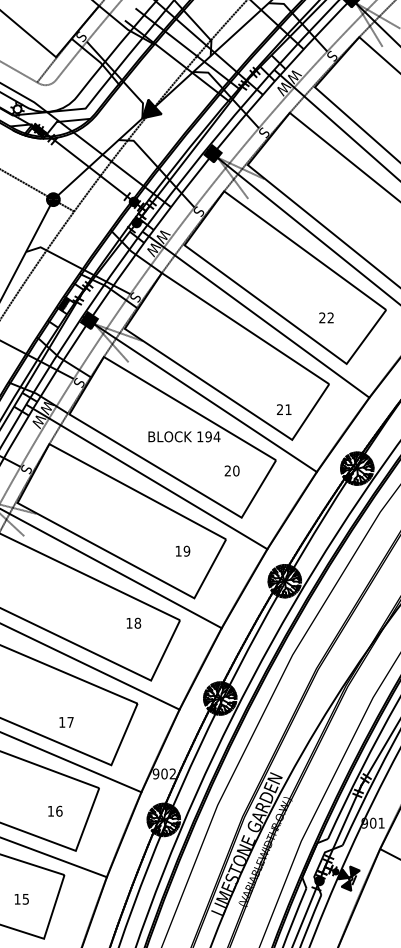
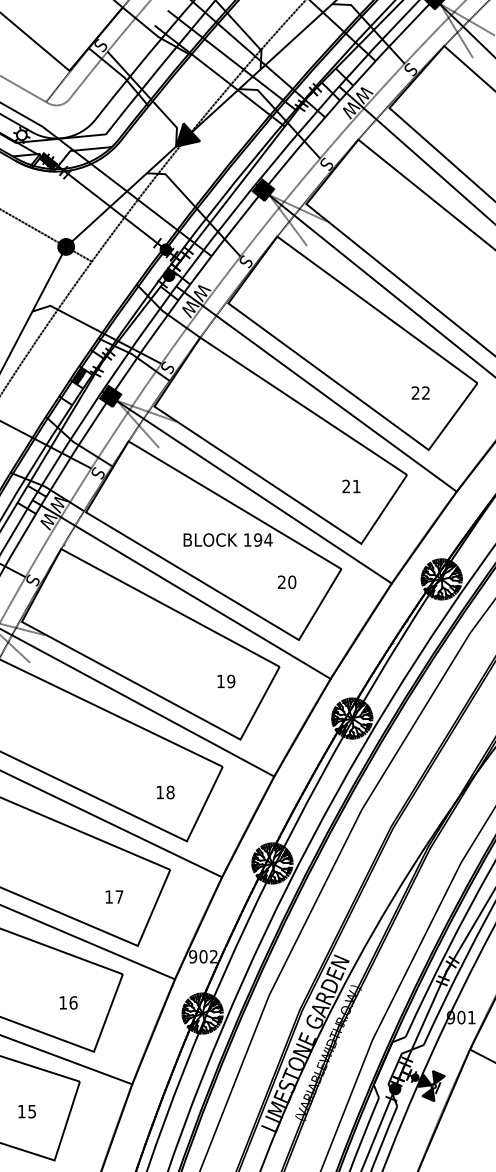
text: (326, 317) -> (420, 392), moved
text: (284, 409) -> (351, 486), moved
text: (133, 623) -> (165, 792), moved
text: (66, 721) -> (114, 896), moved

